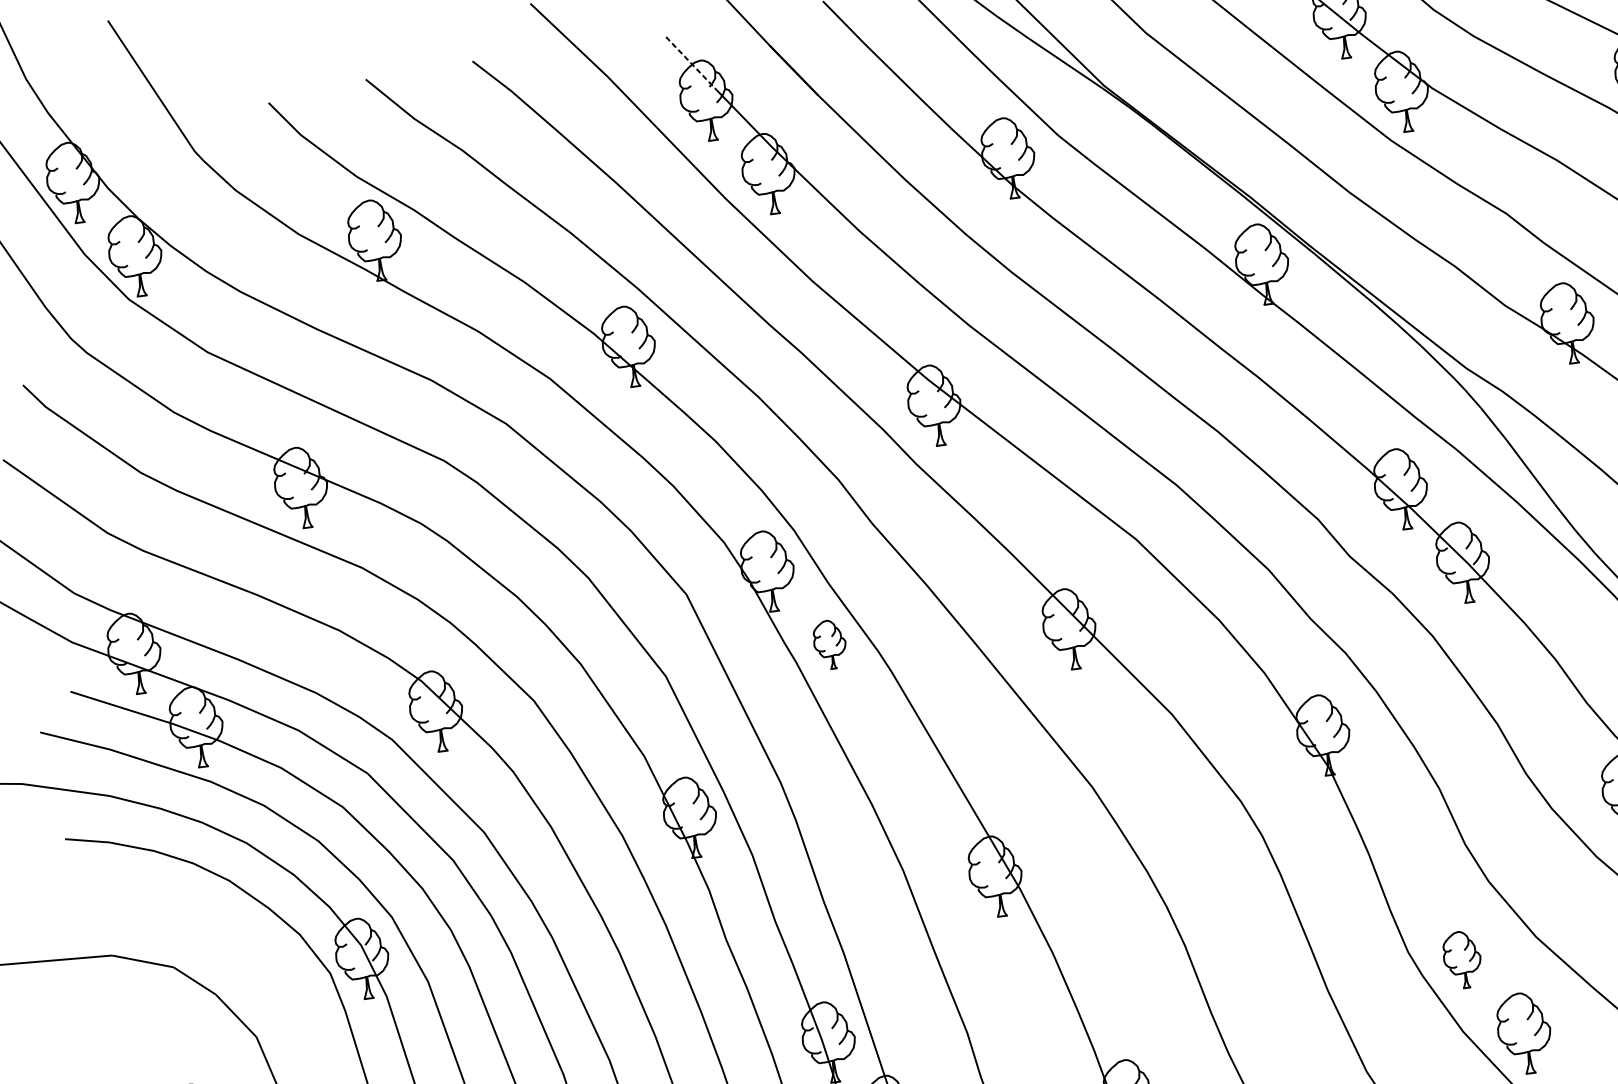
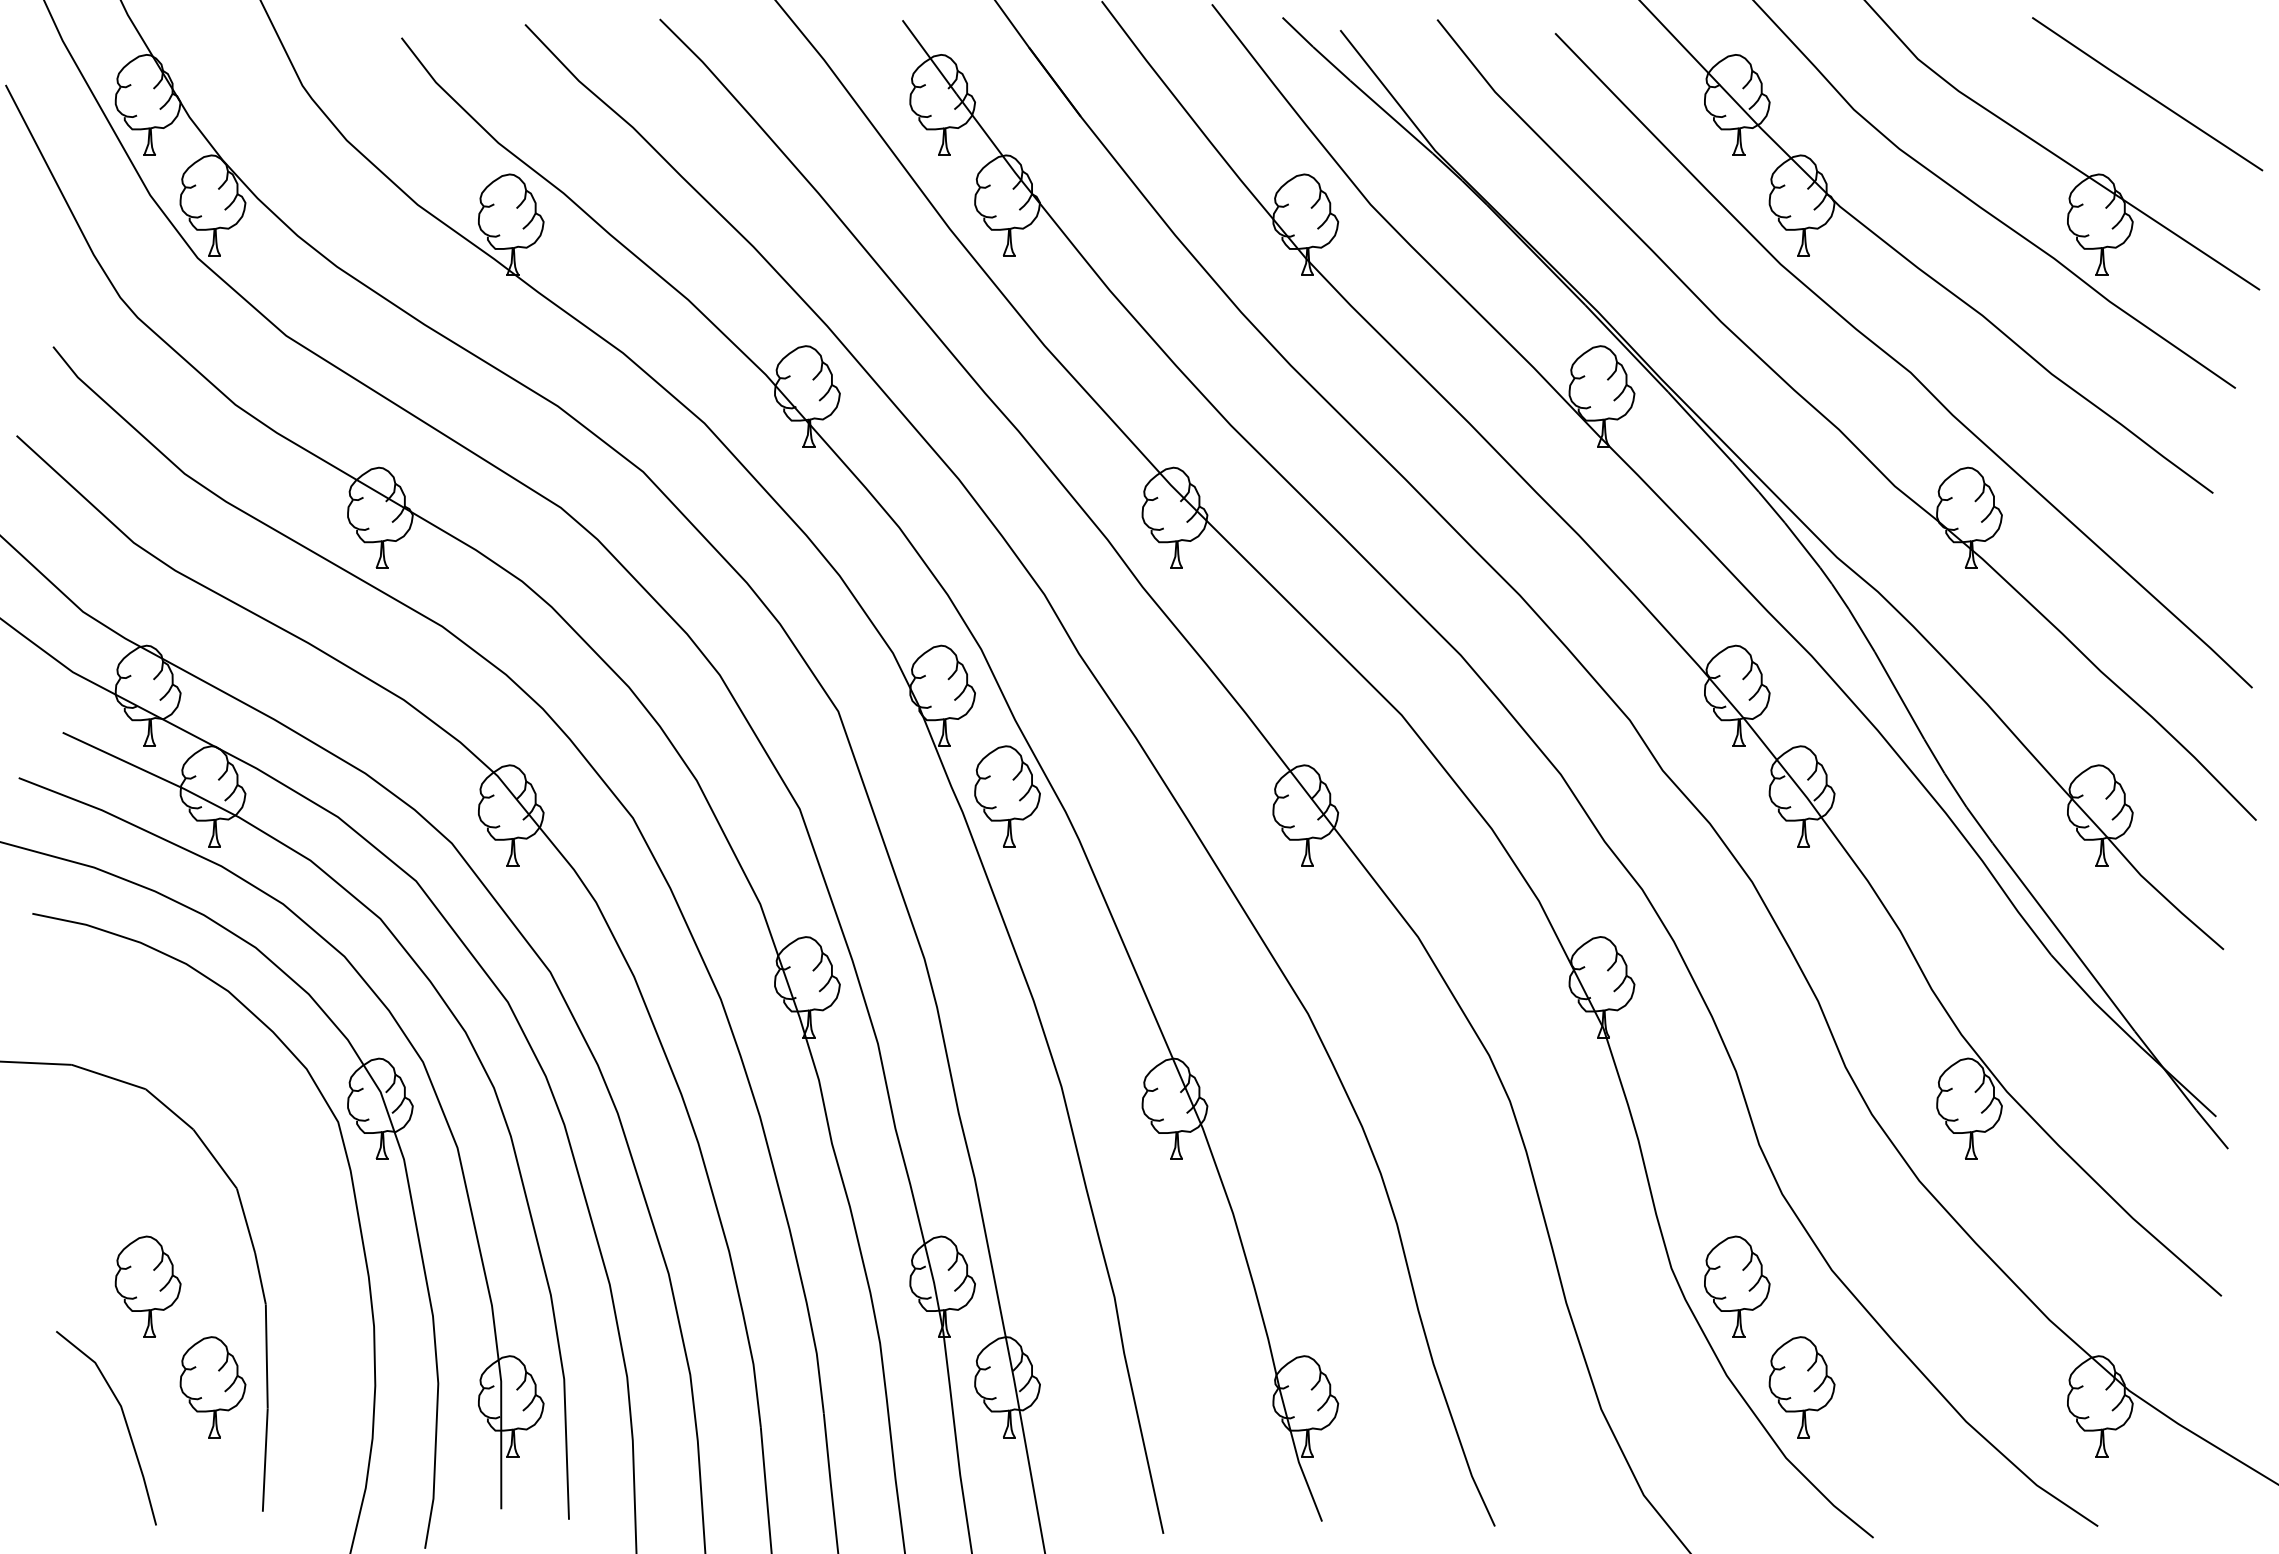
line: (691, 63) -> (929, 57), dashed -> solid
part: (830, 644) -> (1007, 796), size x1.67
part: (1462, 959) -> (1737, 1286), size x1.43

